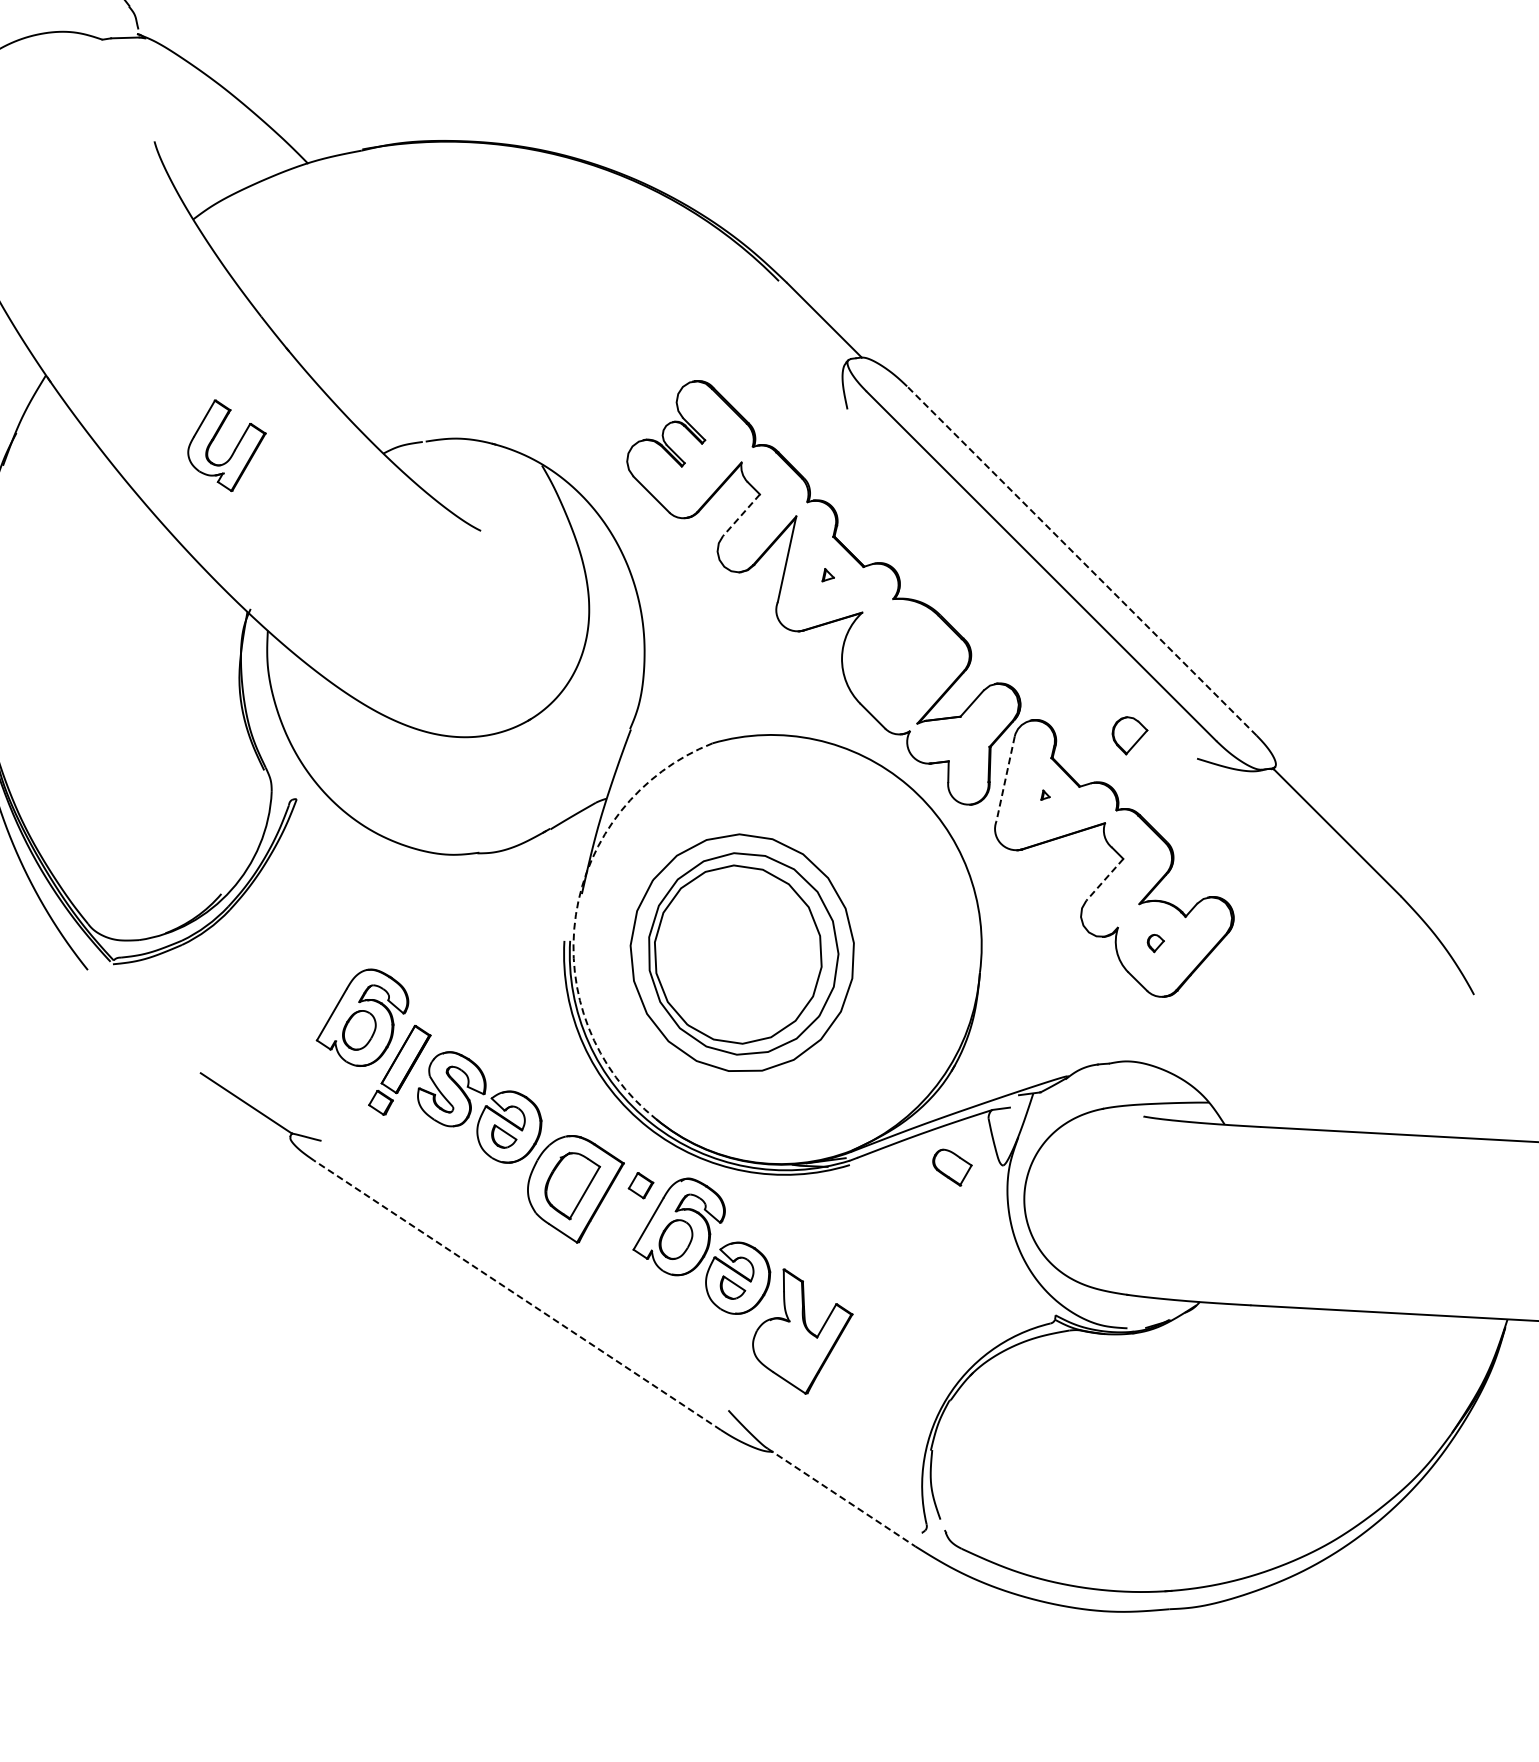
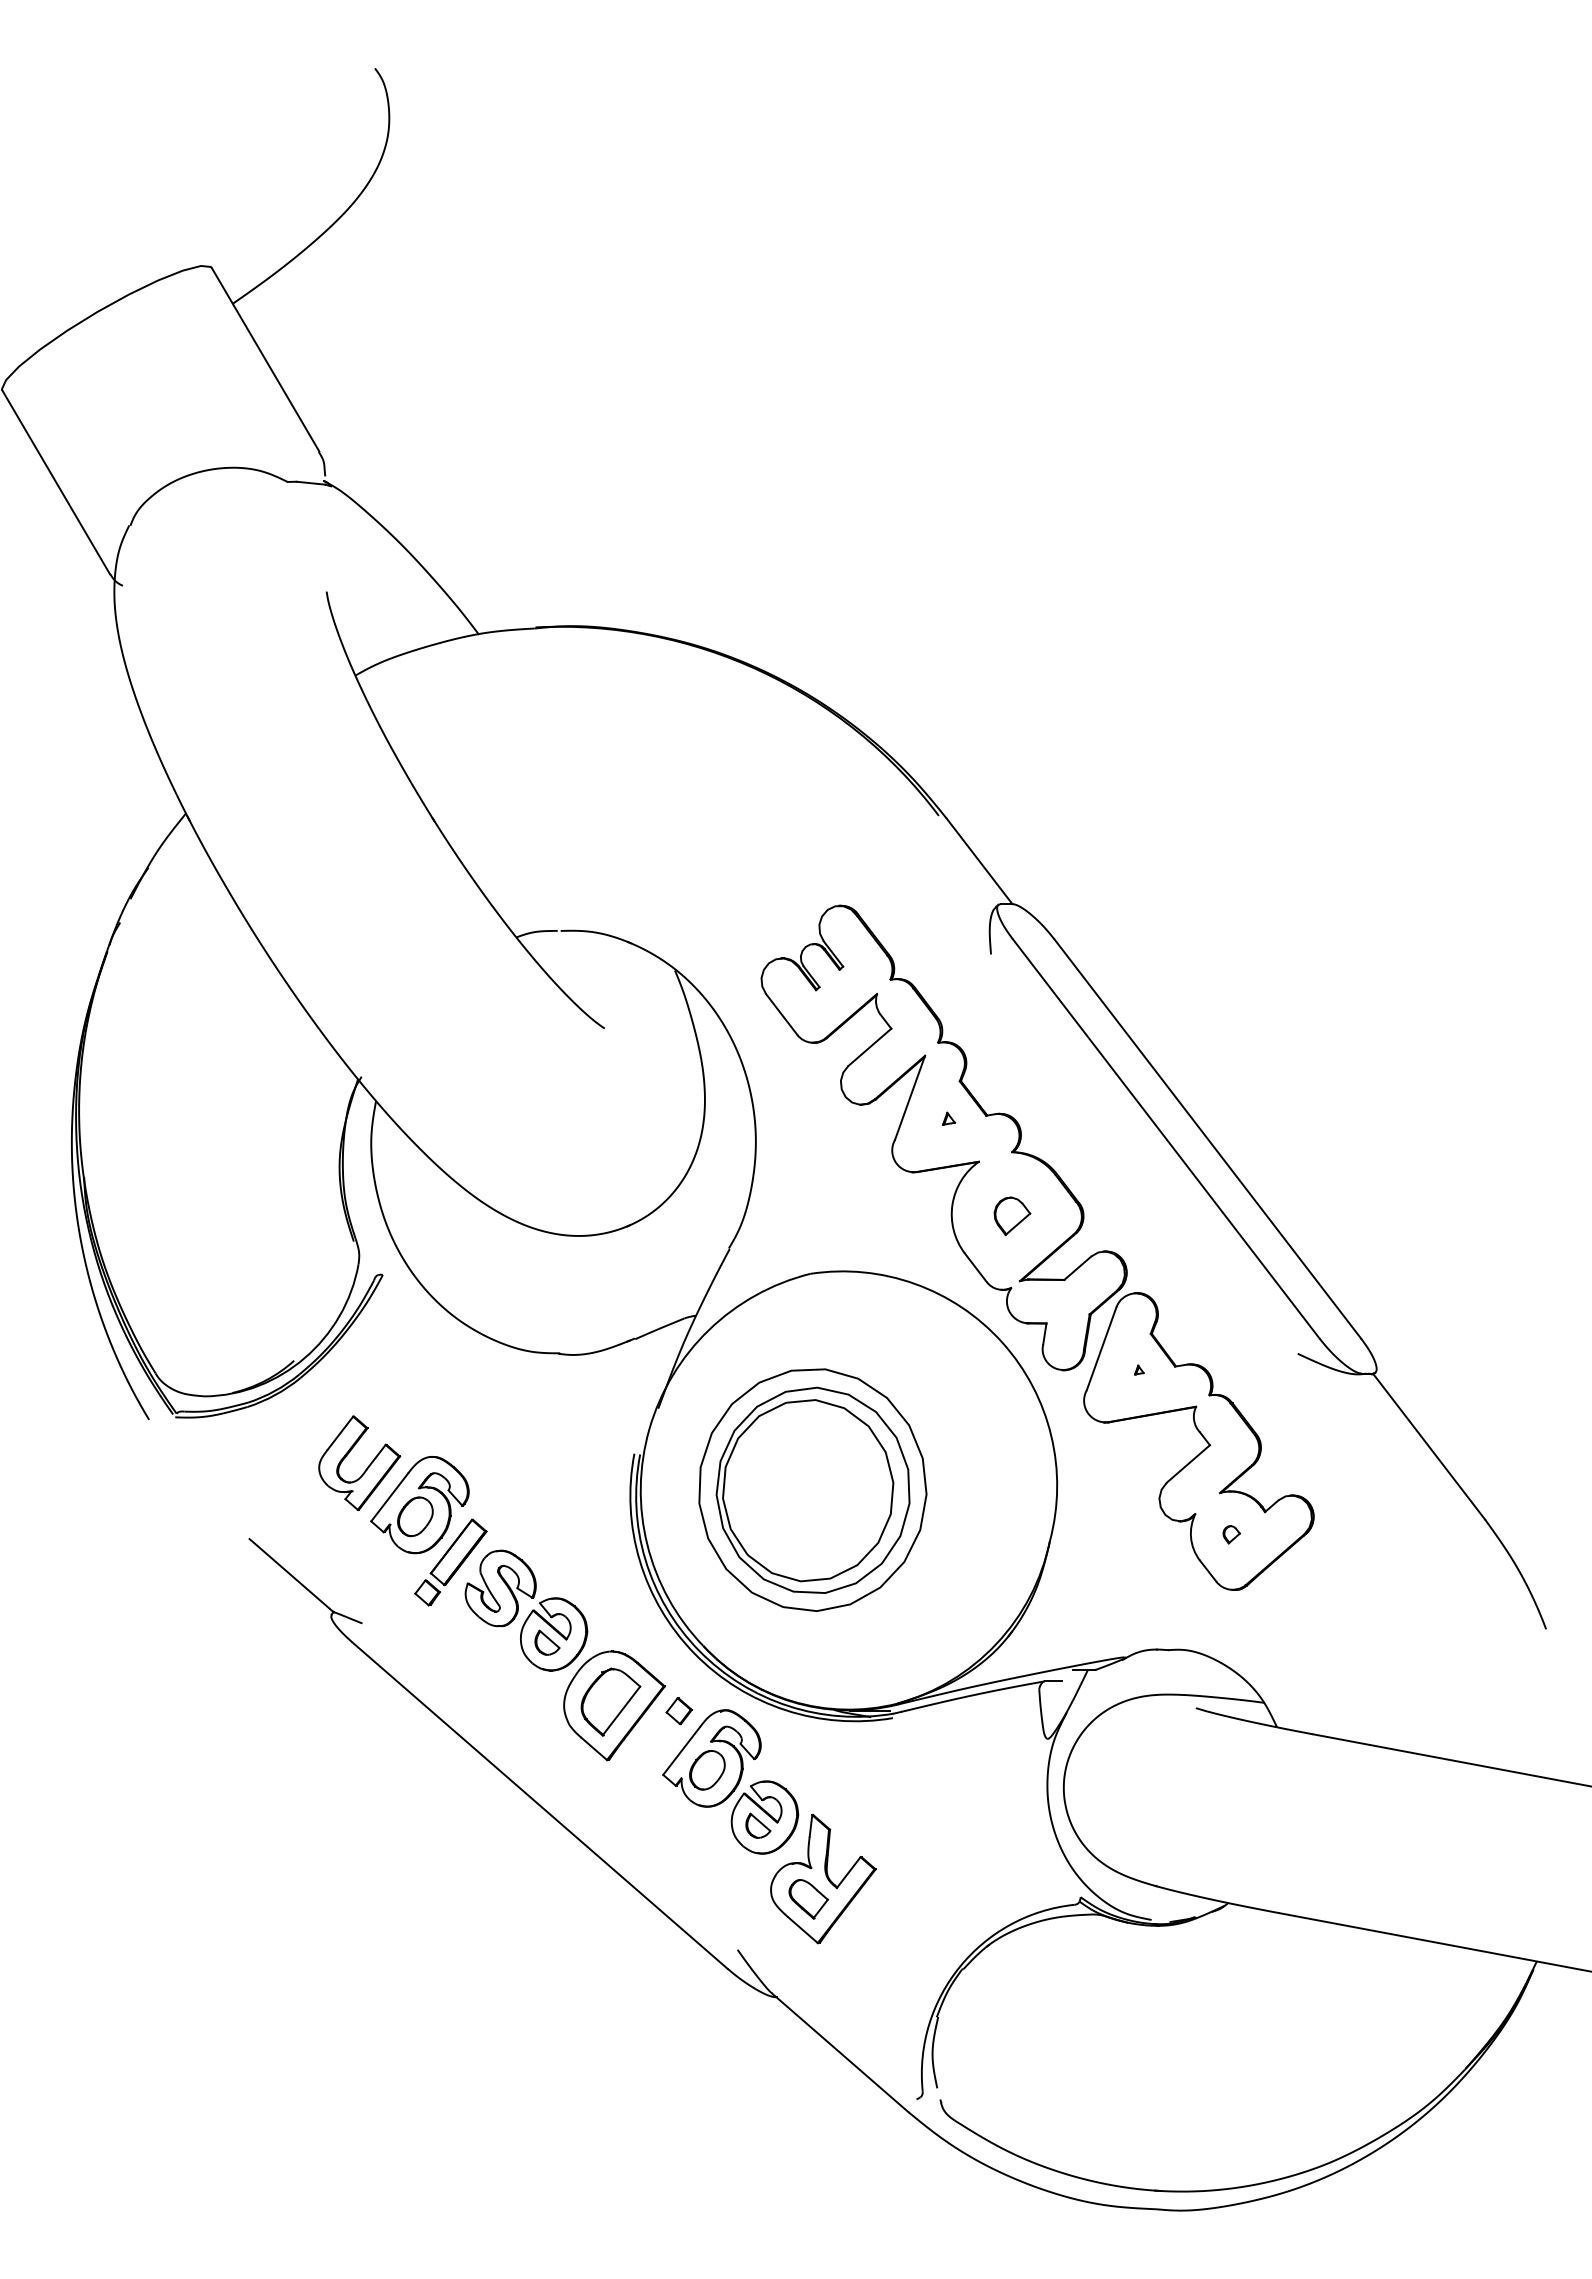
part: (235, 447) -> (367, 1466), moved
line: (741, 515) -> (869, 1047), dashed -> solid
line: (1081, 560) -> (1207, 1138), dashed -> solid
part: (1130, 735) -> (1012, 1216), moved
line: (1005, 779) -> (1101, 1349), dashed -> solid
line: (1104, 880) -> (1188, 1464), dashed -> solid
arc: (575, 914) -> (649, 1428), dashed -> solid
part: (952, 1167) -> (808, 1899), moved
line: (517, 1295) -> (539, 1805), dashed -> solid
line: (841, 1498) -> (840, 2053), dashed -> solid

